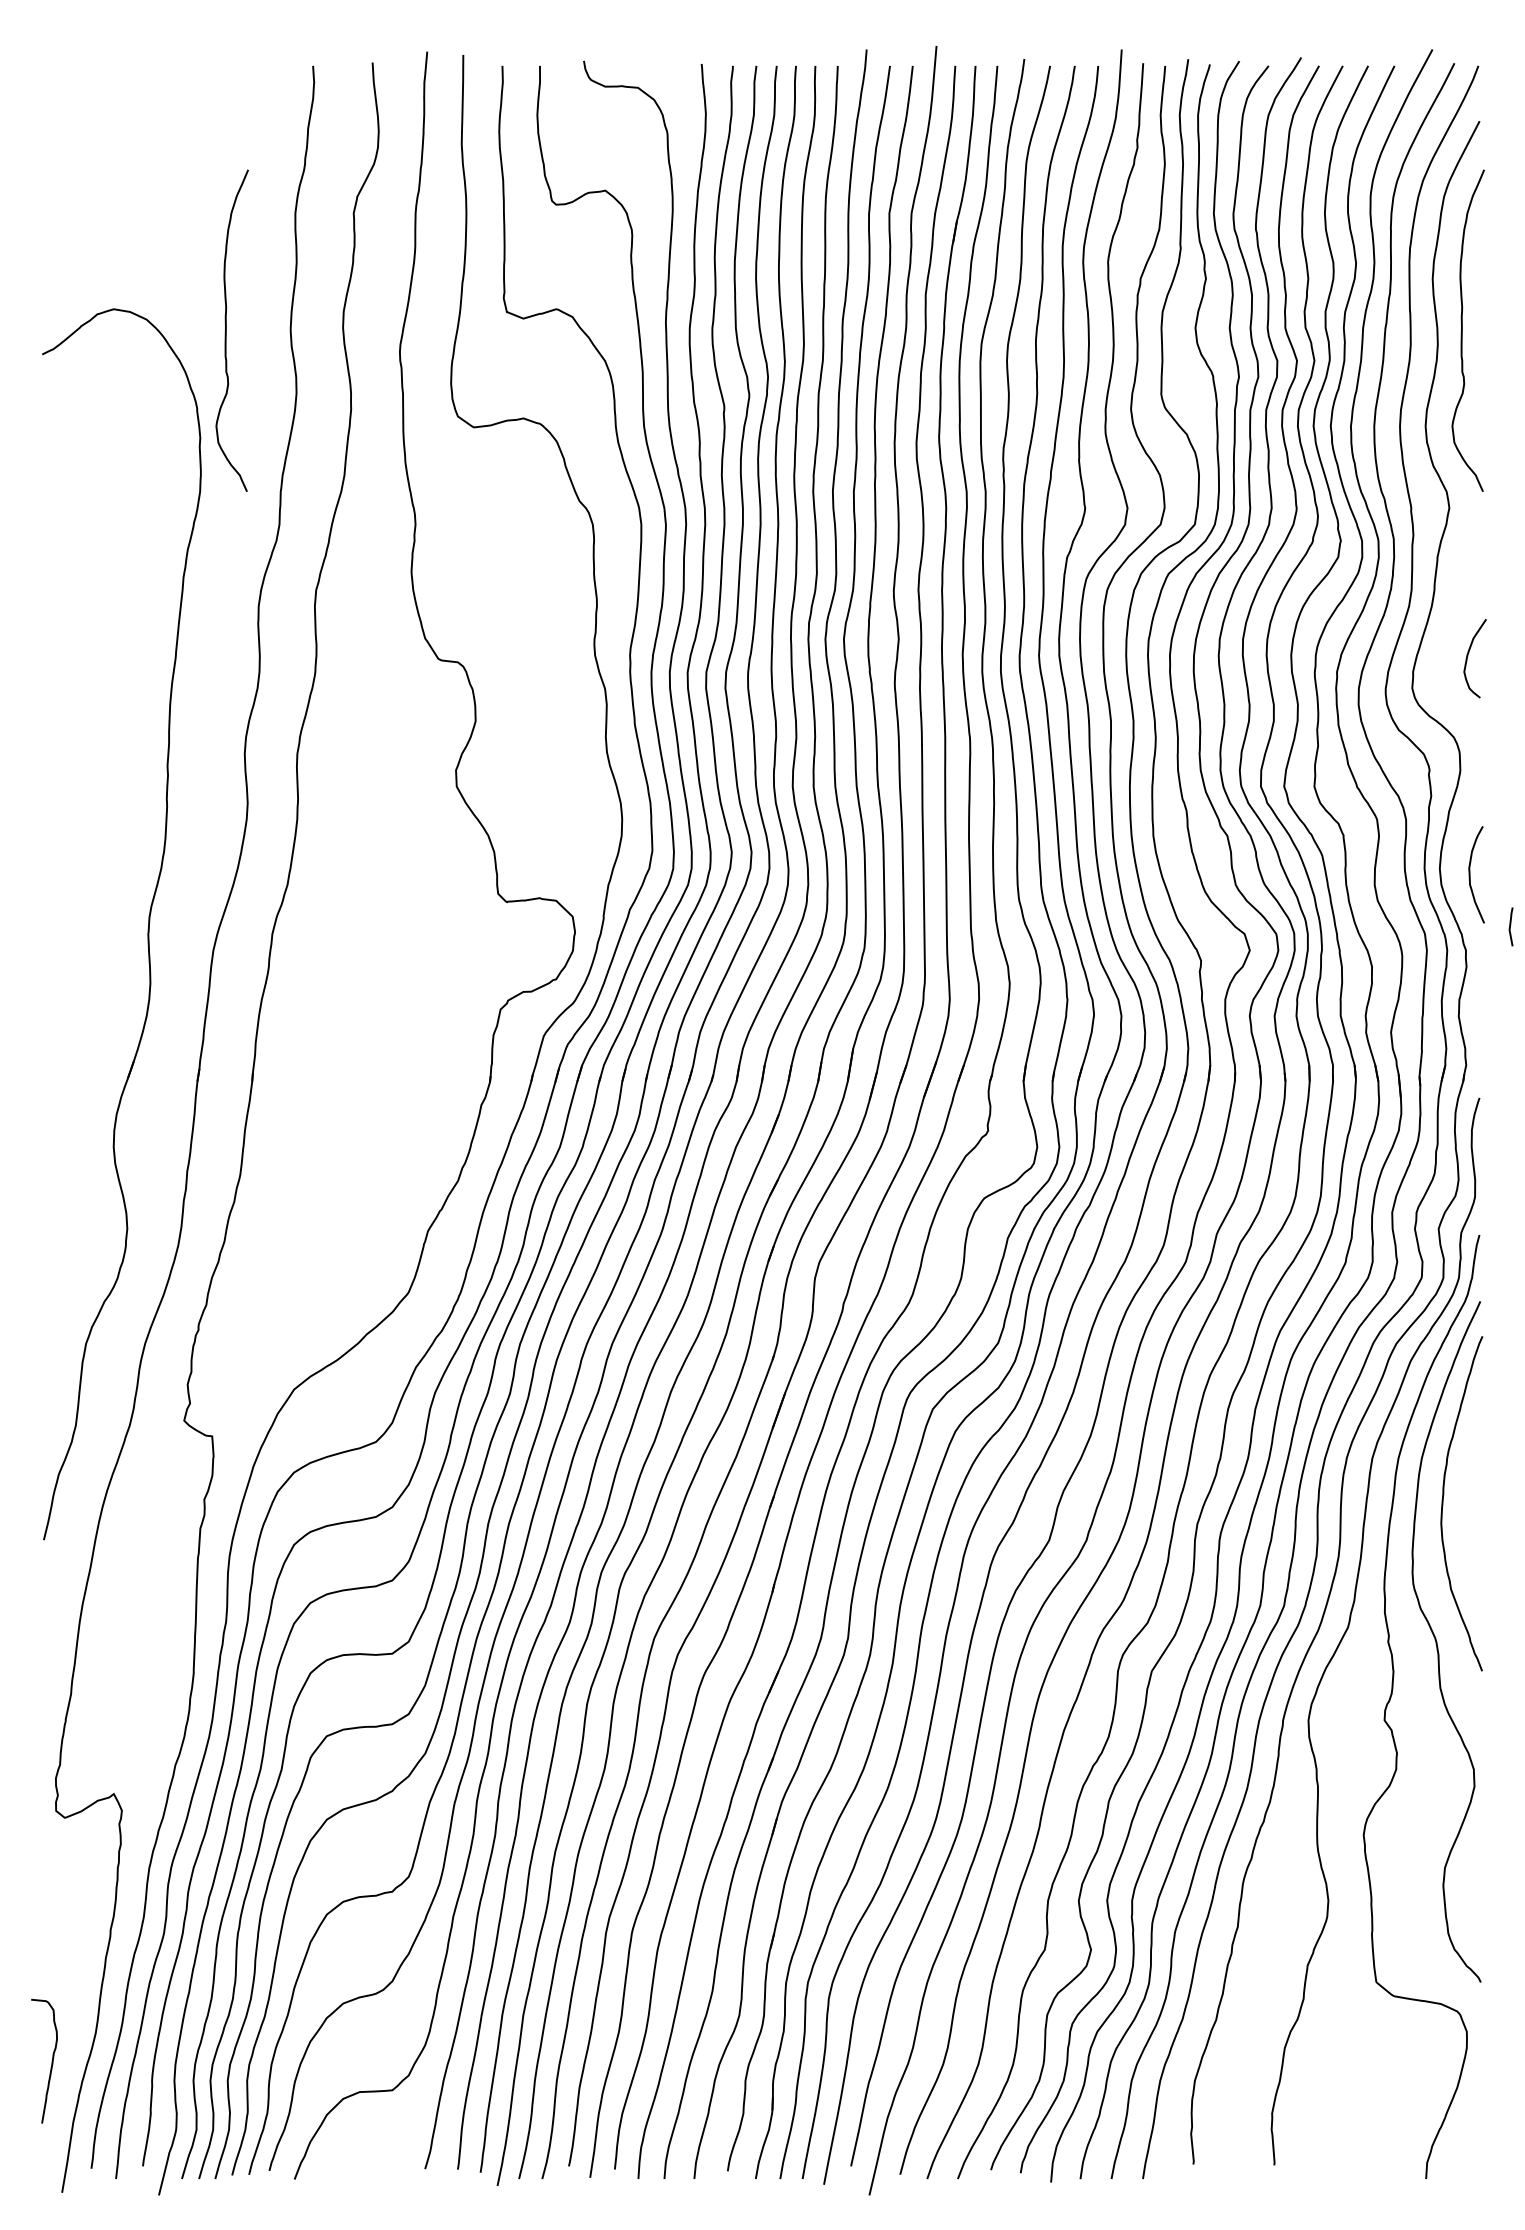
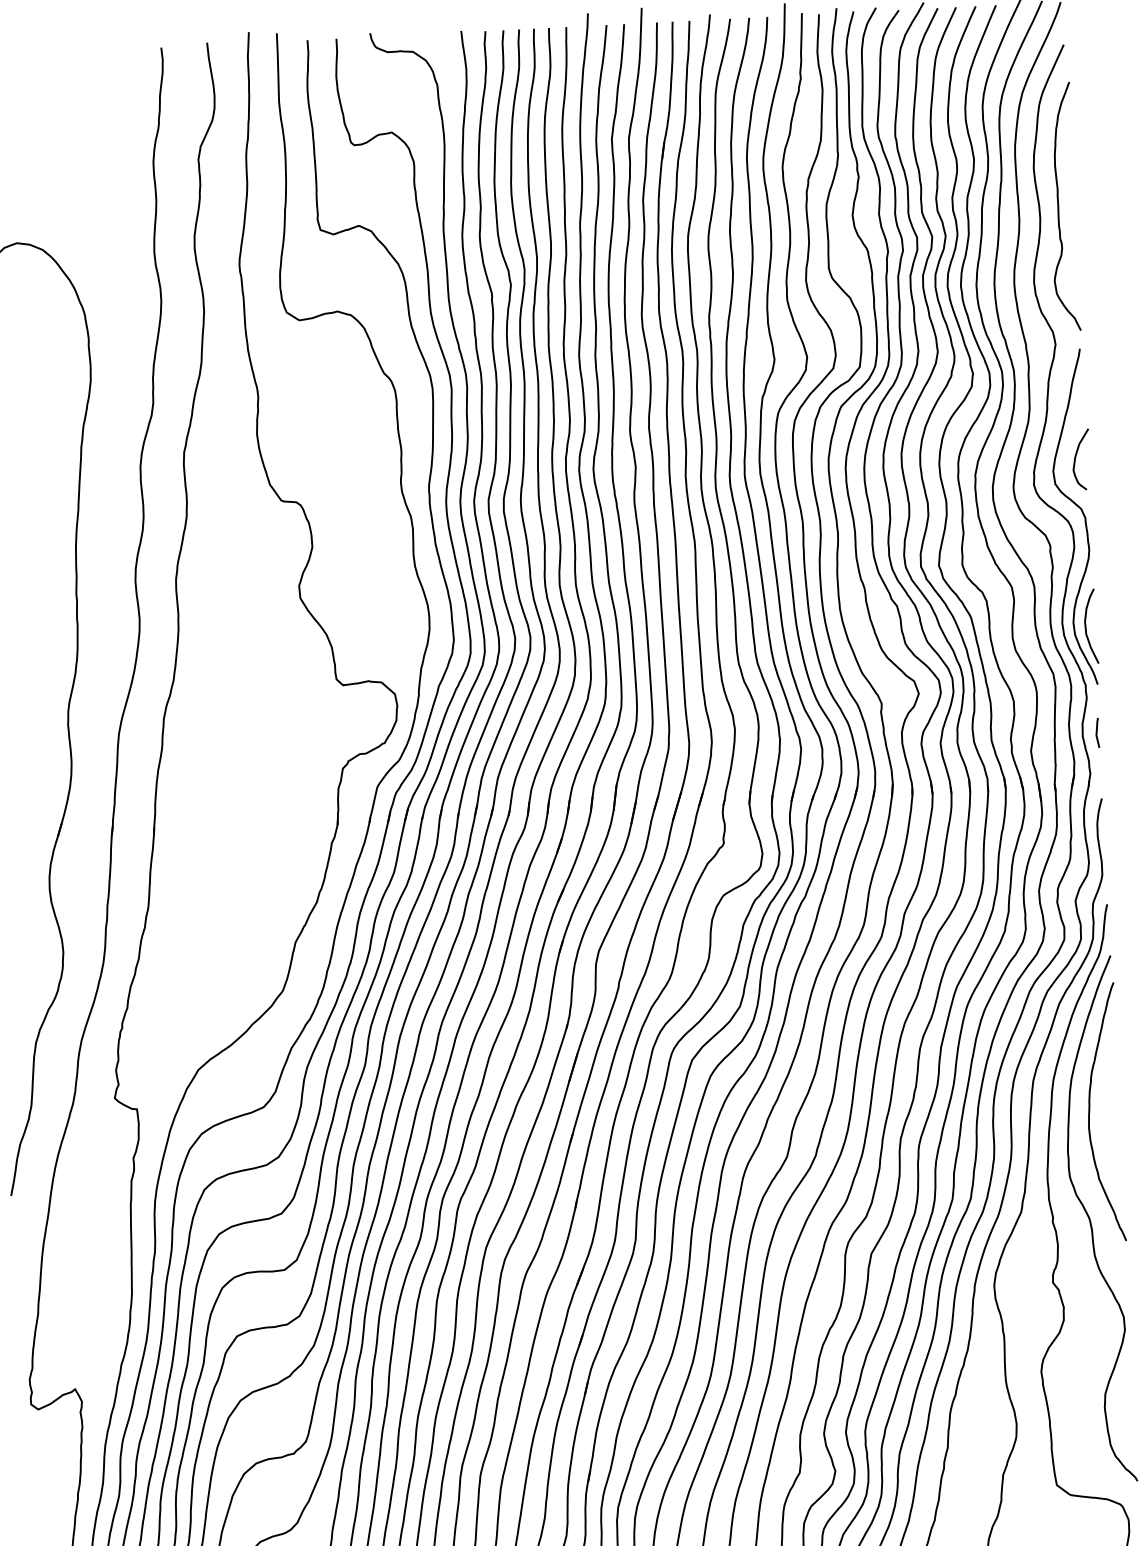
curve: (226, 330) -> (104, 255), removed
curve: (1472, 727) -> (1082, 512), added
line: (1510, 926) -> (1097, 732), moved

